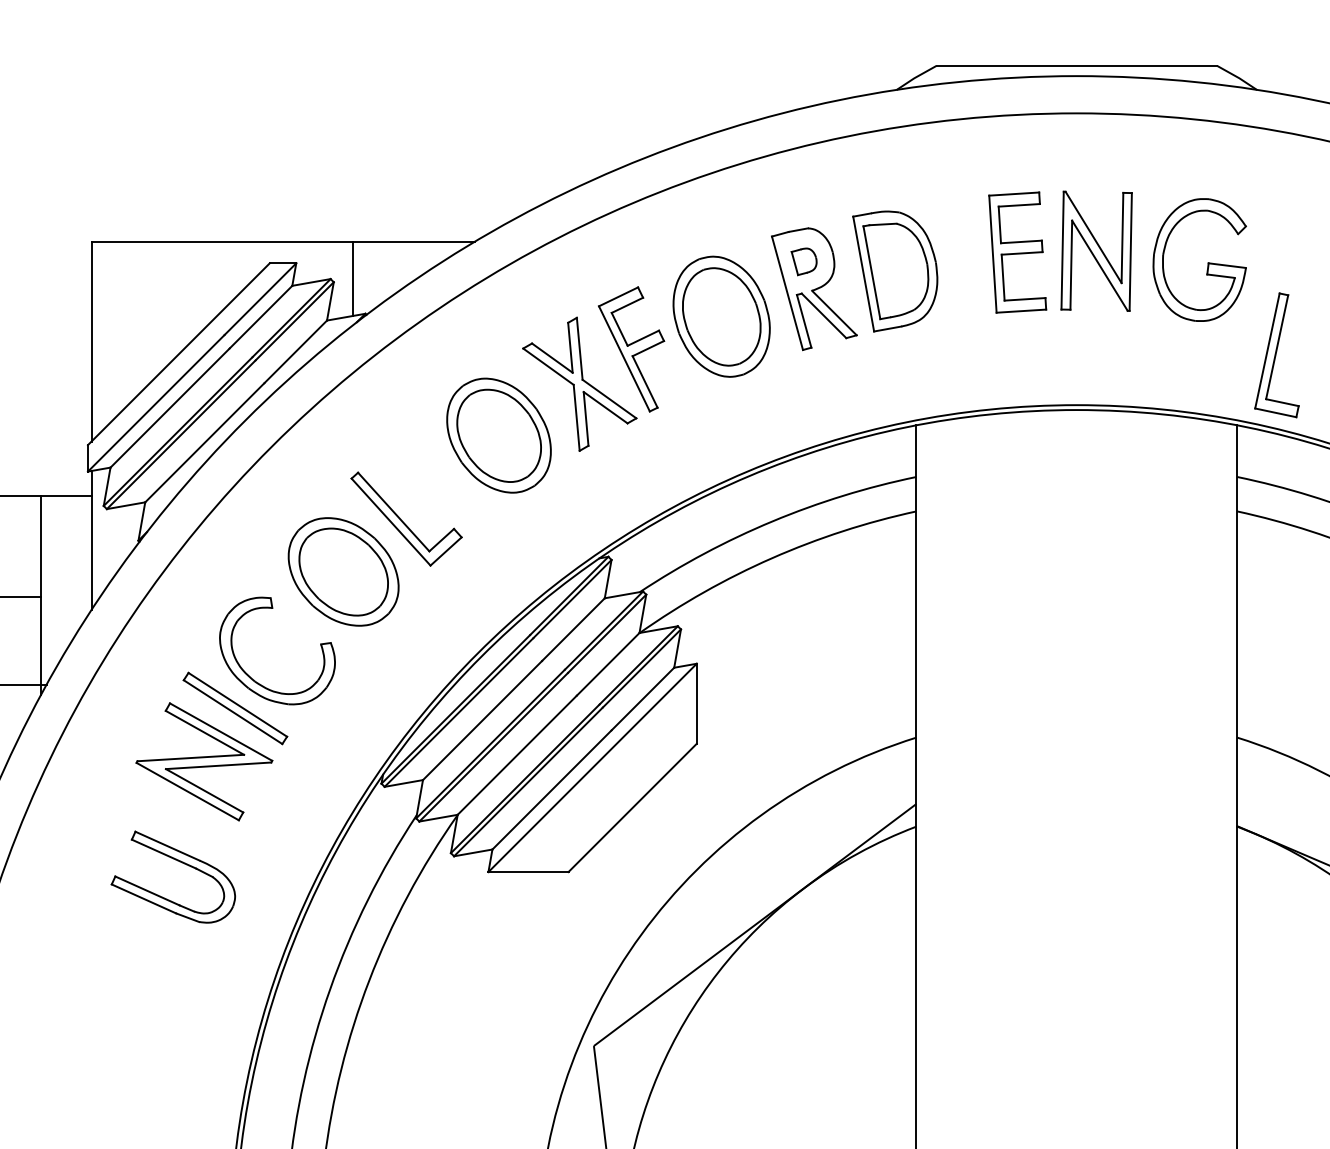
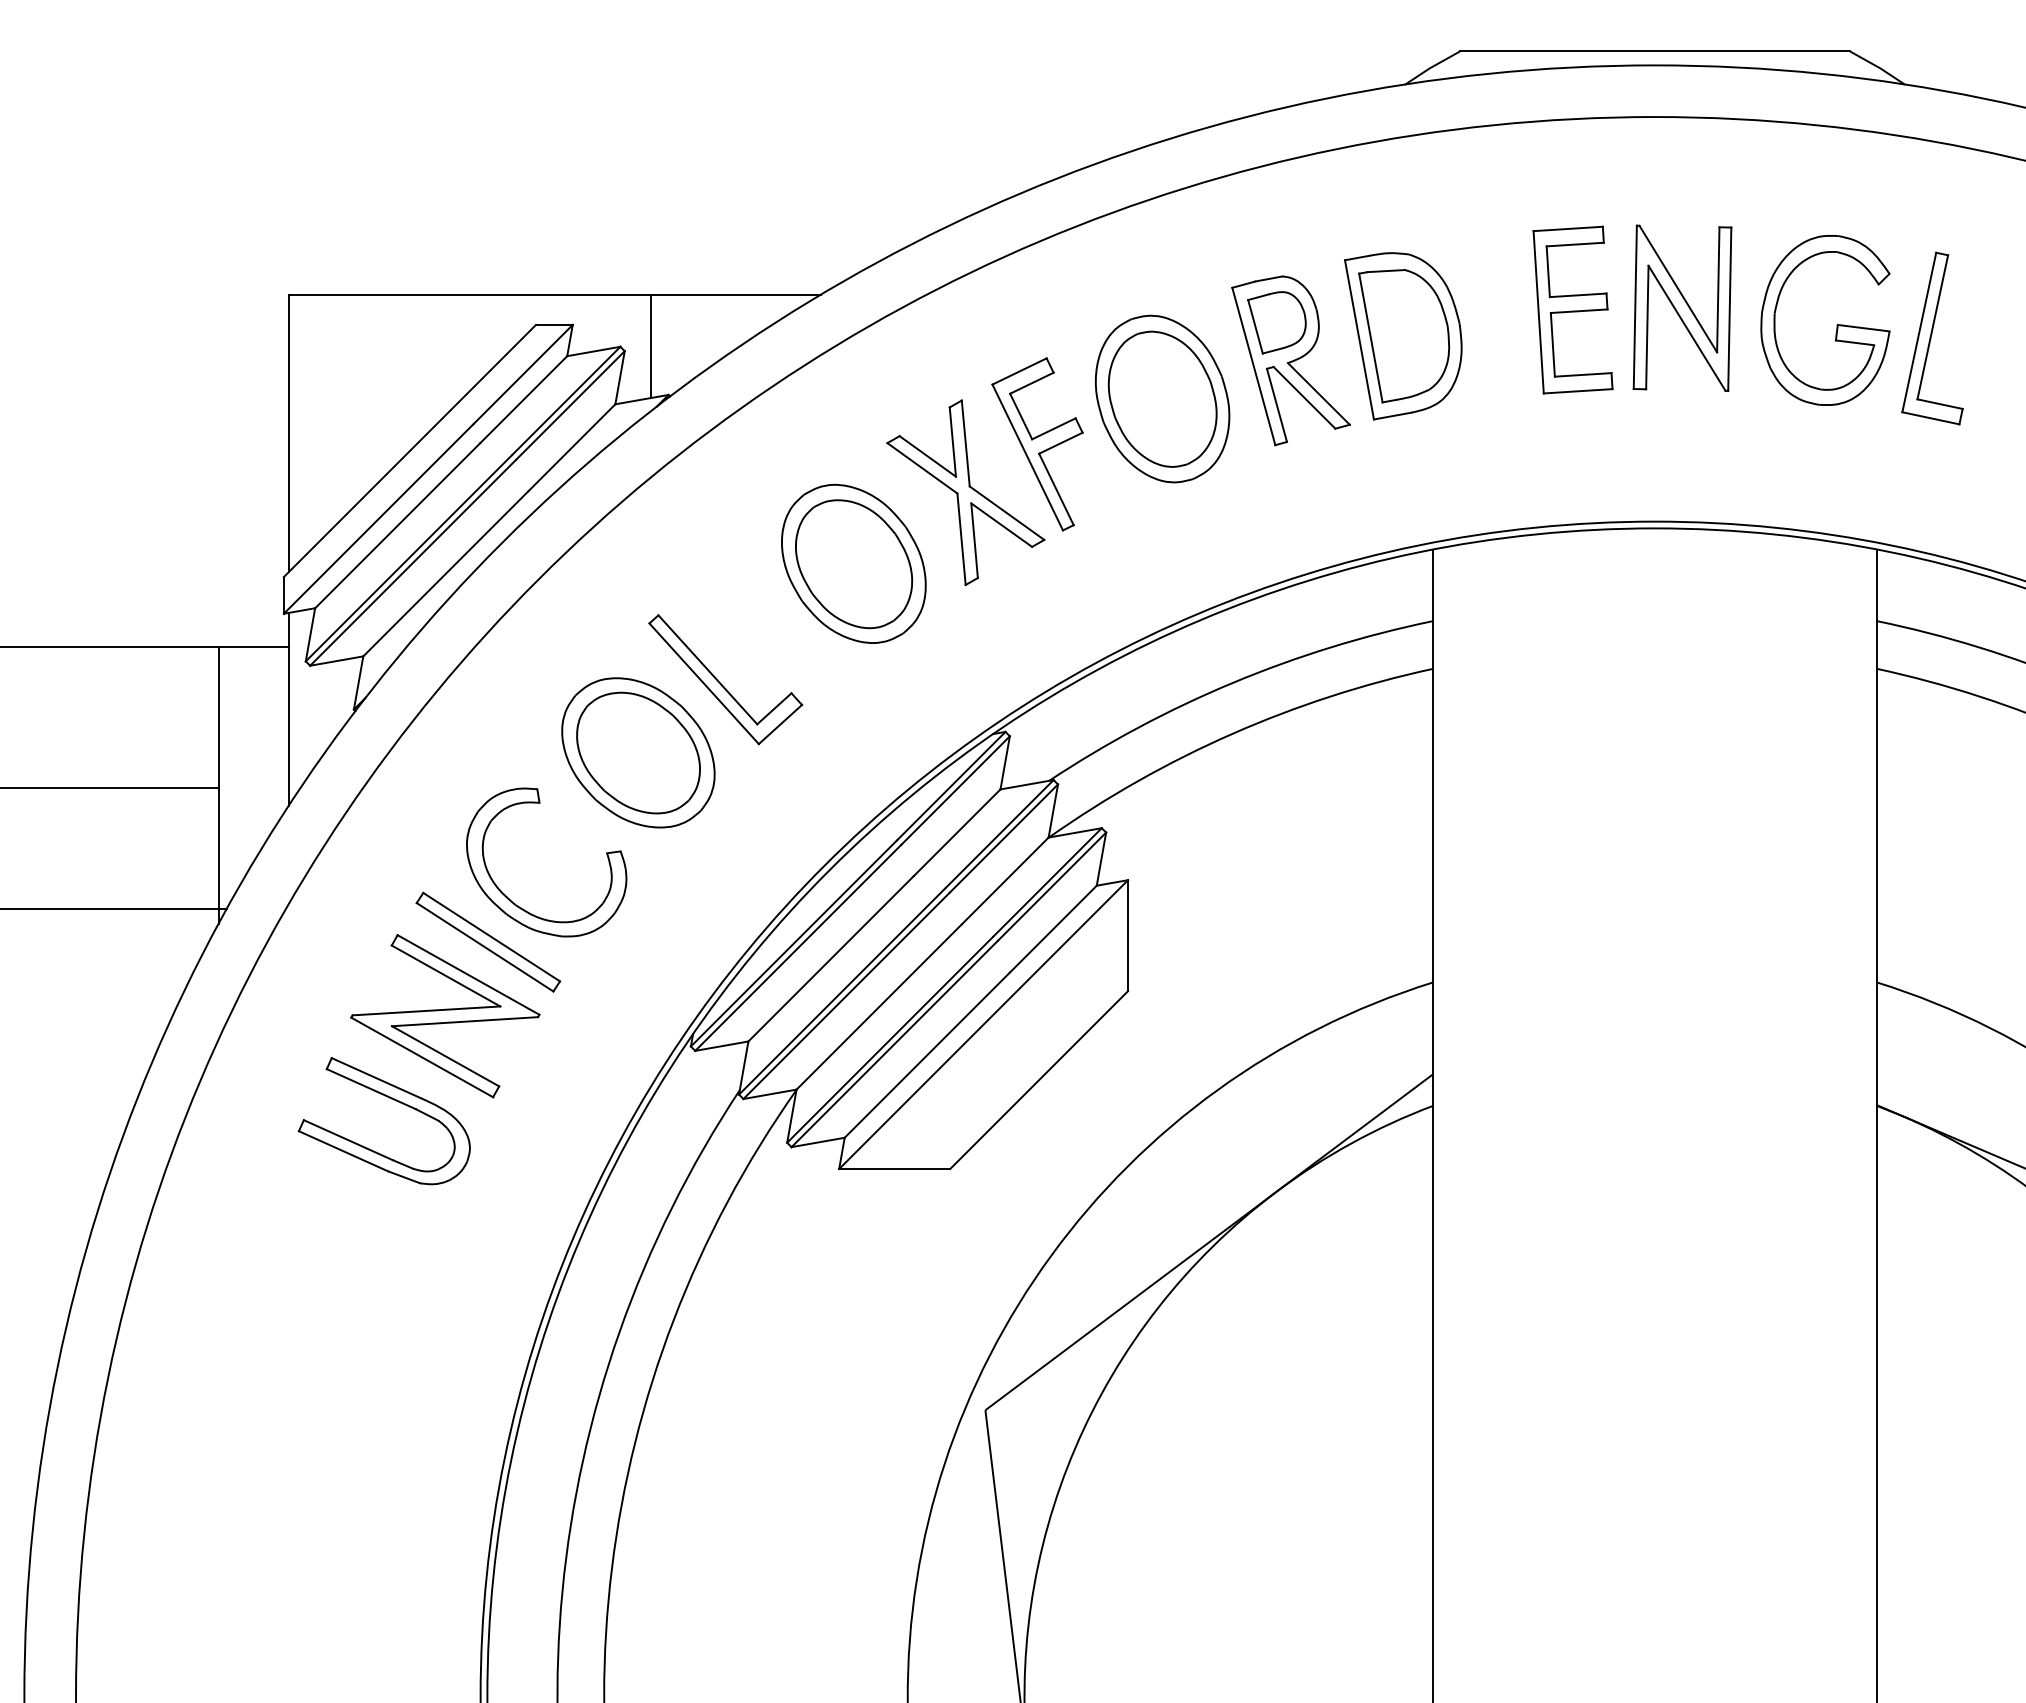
part: (803, 261) -> (1276, 322), size x1.67
part: (1276, 355) -> (1932, 338), moved
part: (180, 862) -> (393, 1100), moved

